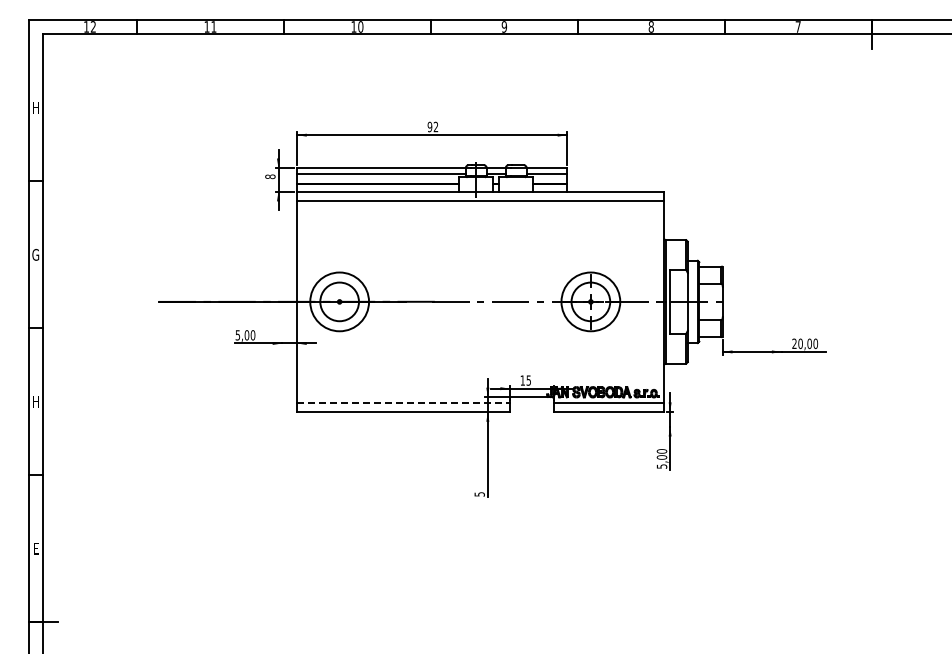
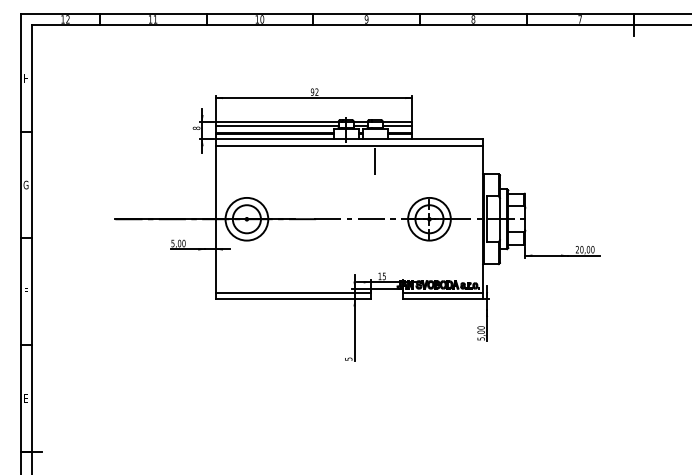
line: (516, 222) -> (375, 161), added
text: (35, 401) -> (25, 291), H -> F
line: (403, 403) -> (293, 293), dashed -> solid

